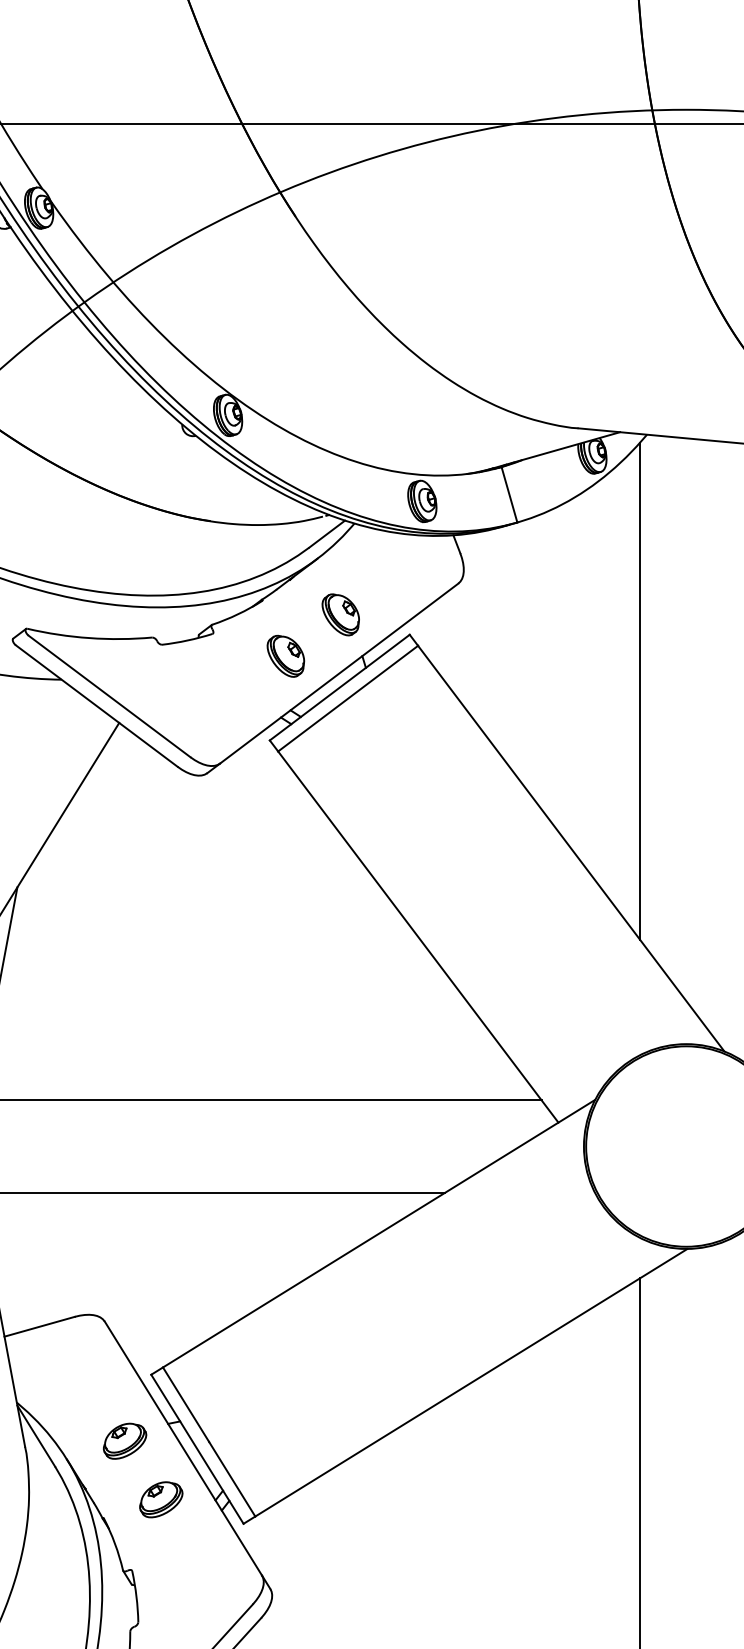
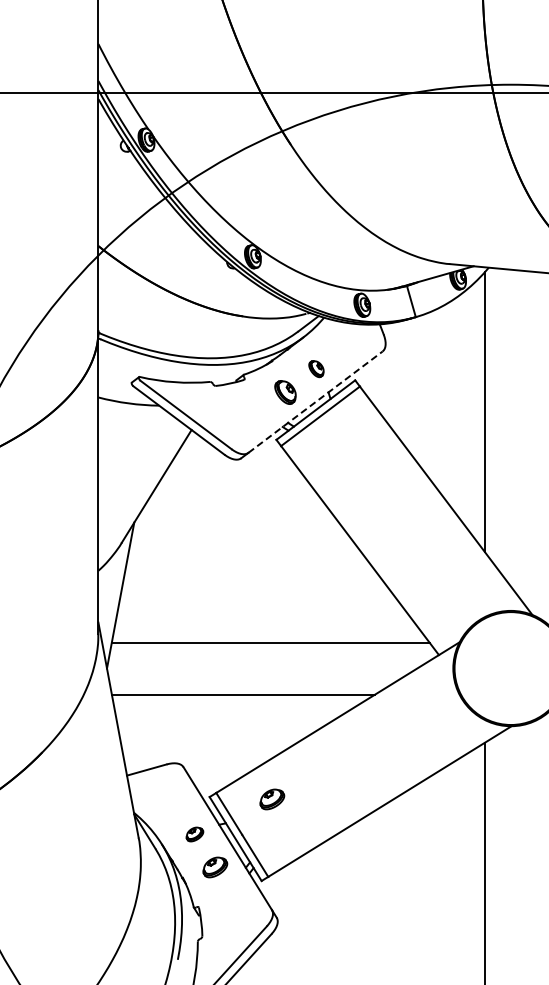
part: (340, 613) -> (316, 368), size x0.7
line: (339, 672) -> (315, 401), solid -> dashed
part: (262, 1379) -> (272, 799), added
part: (124, 1441) -> (194, 834), size x0.7

